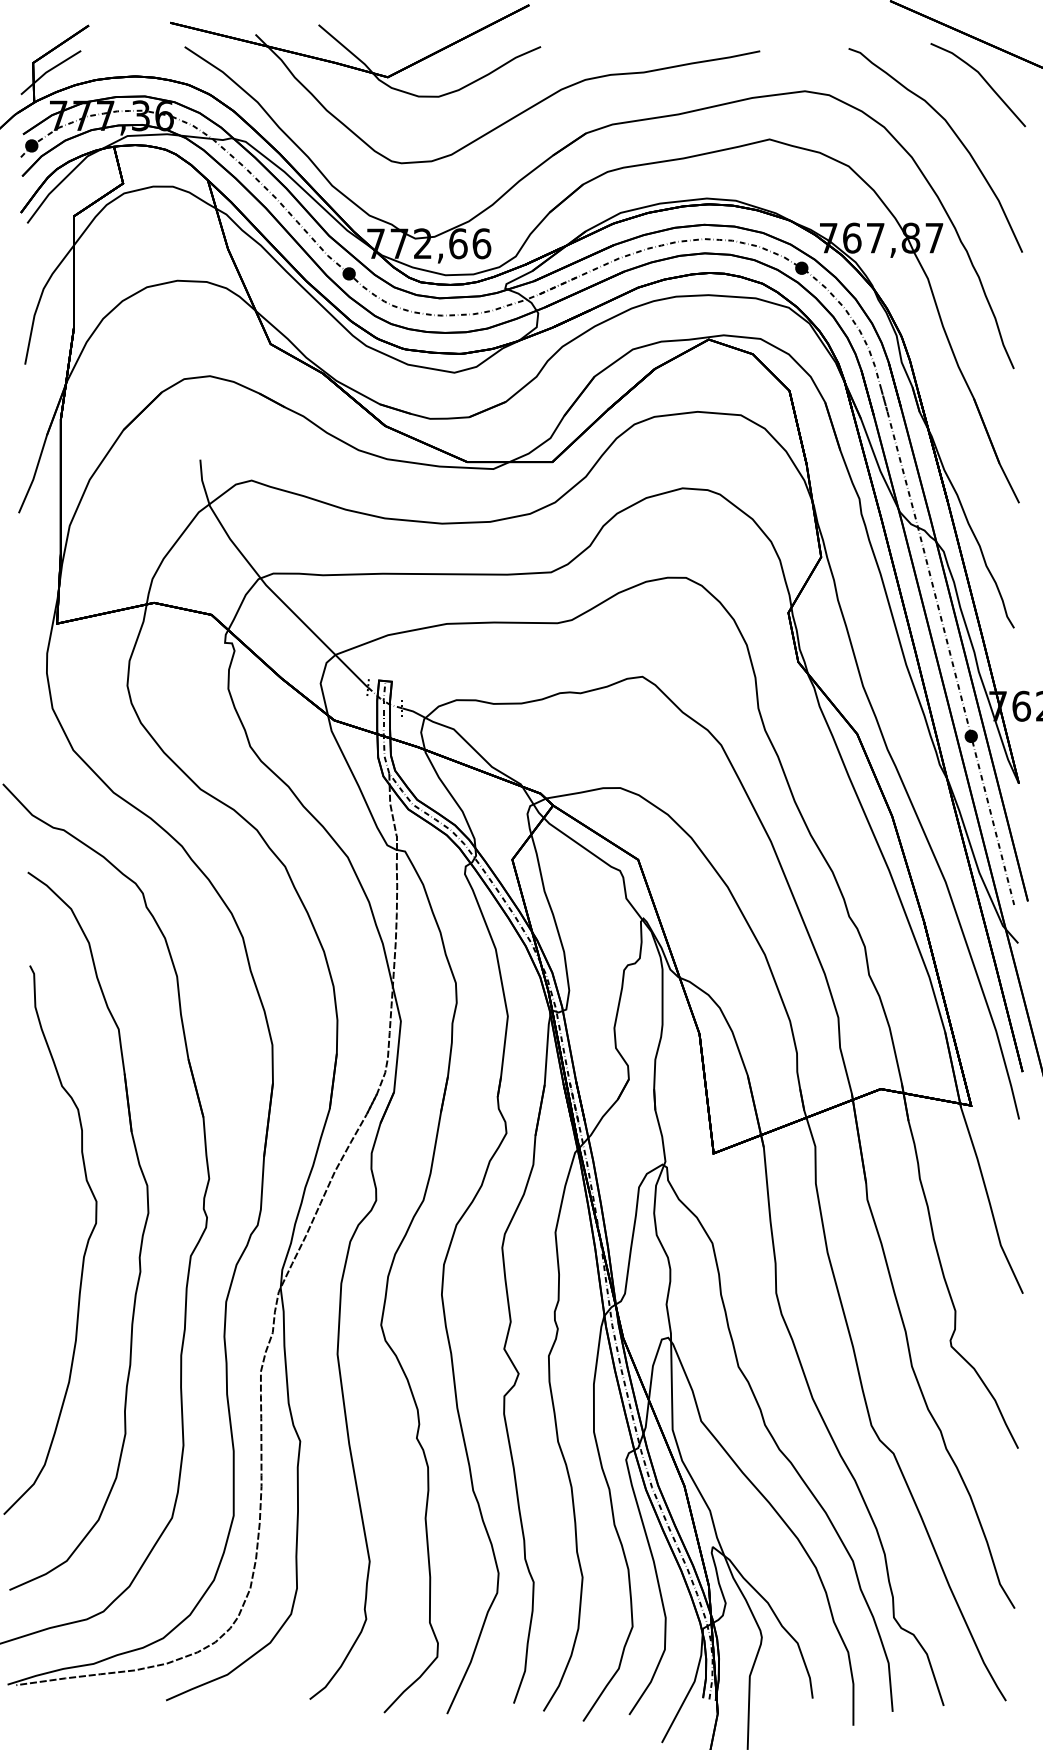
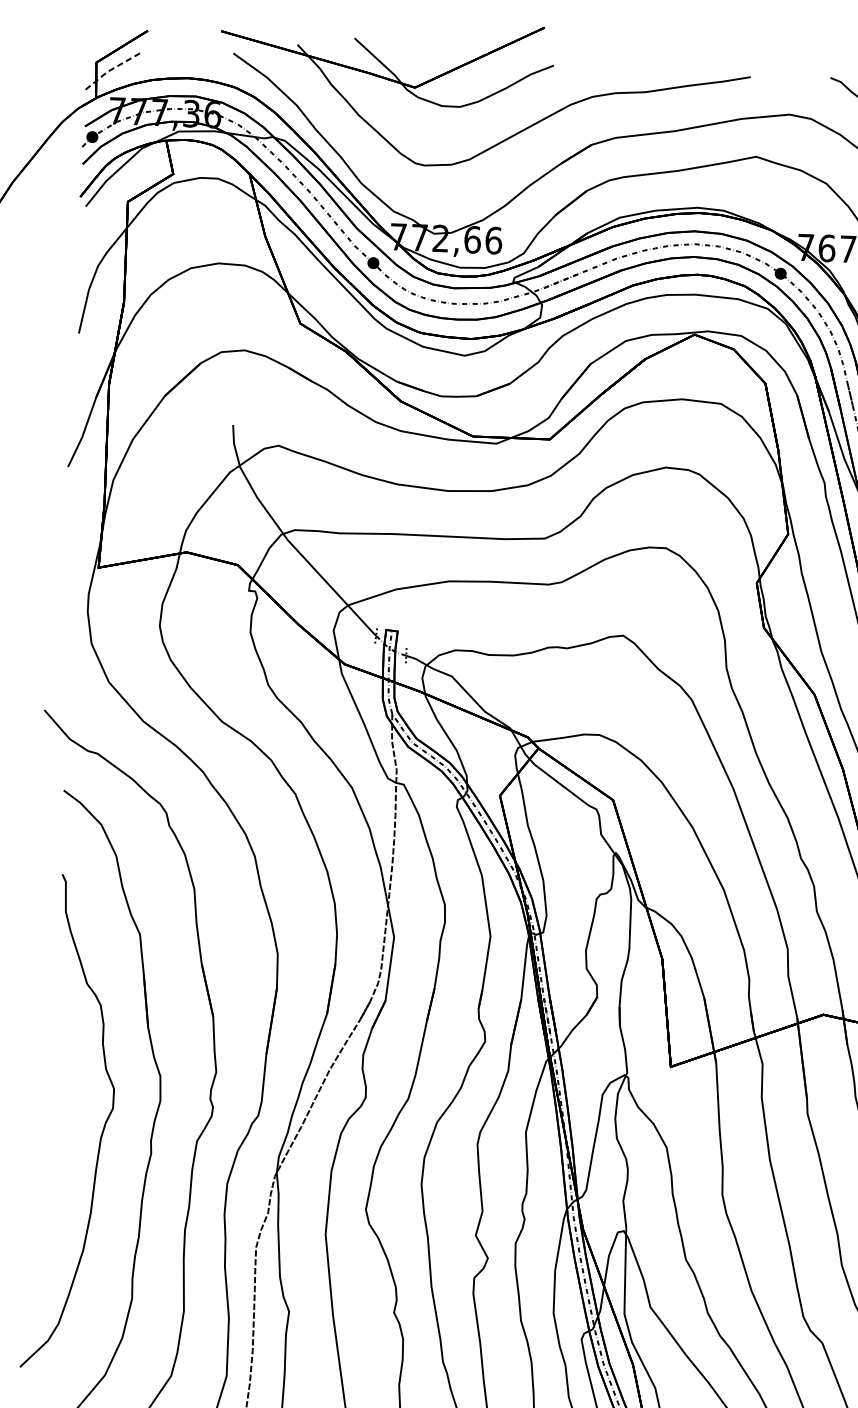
line: (48, 71) -> (109, 70), solid -> dashed

